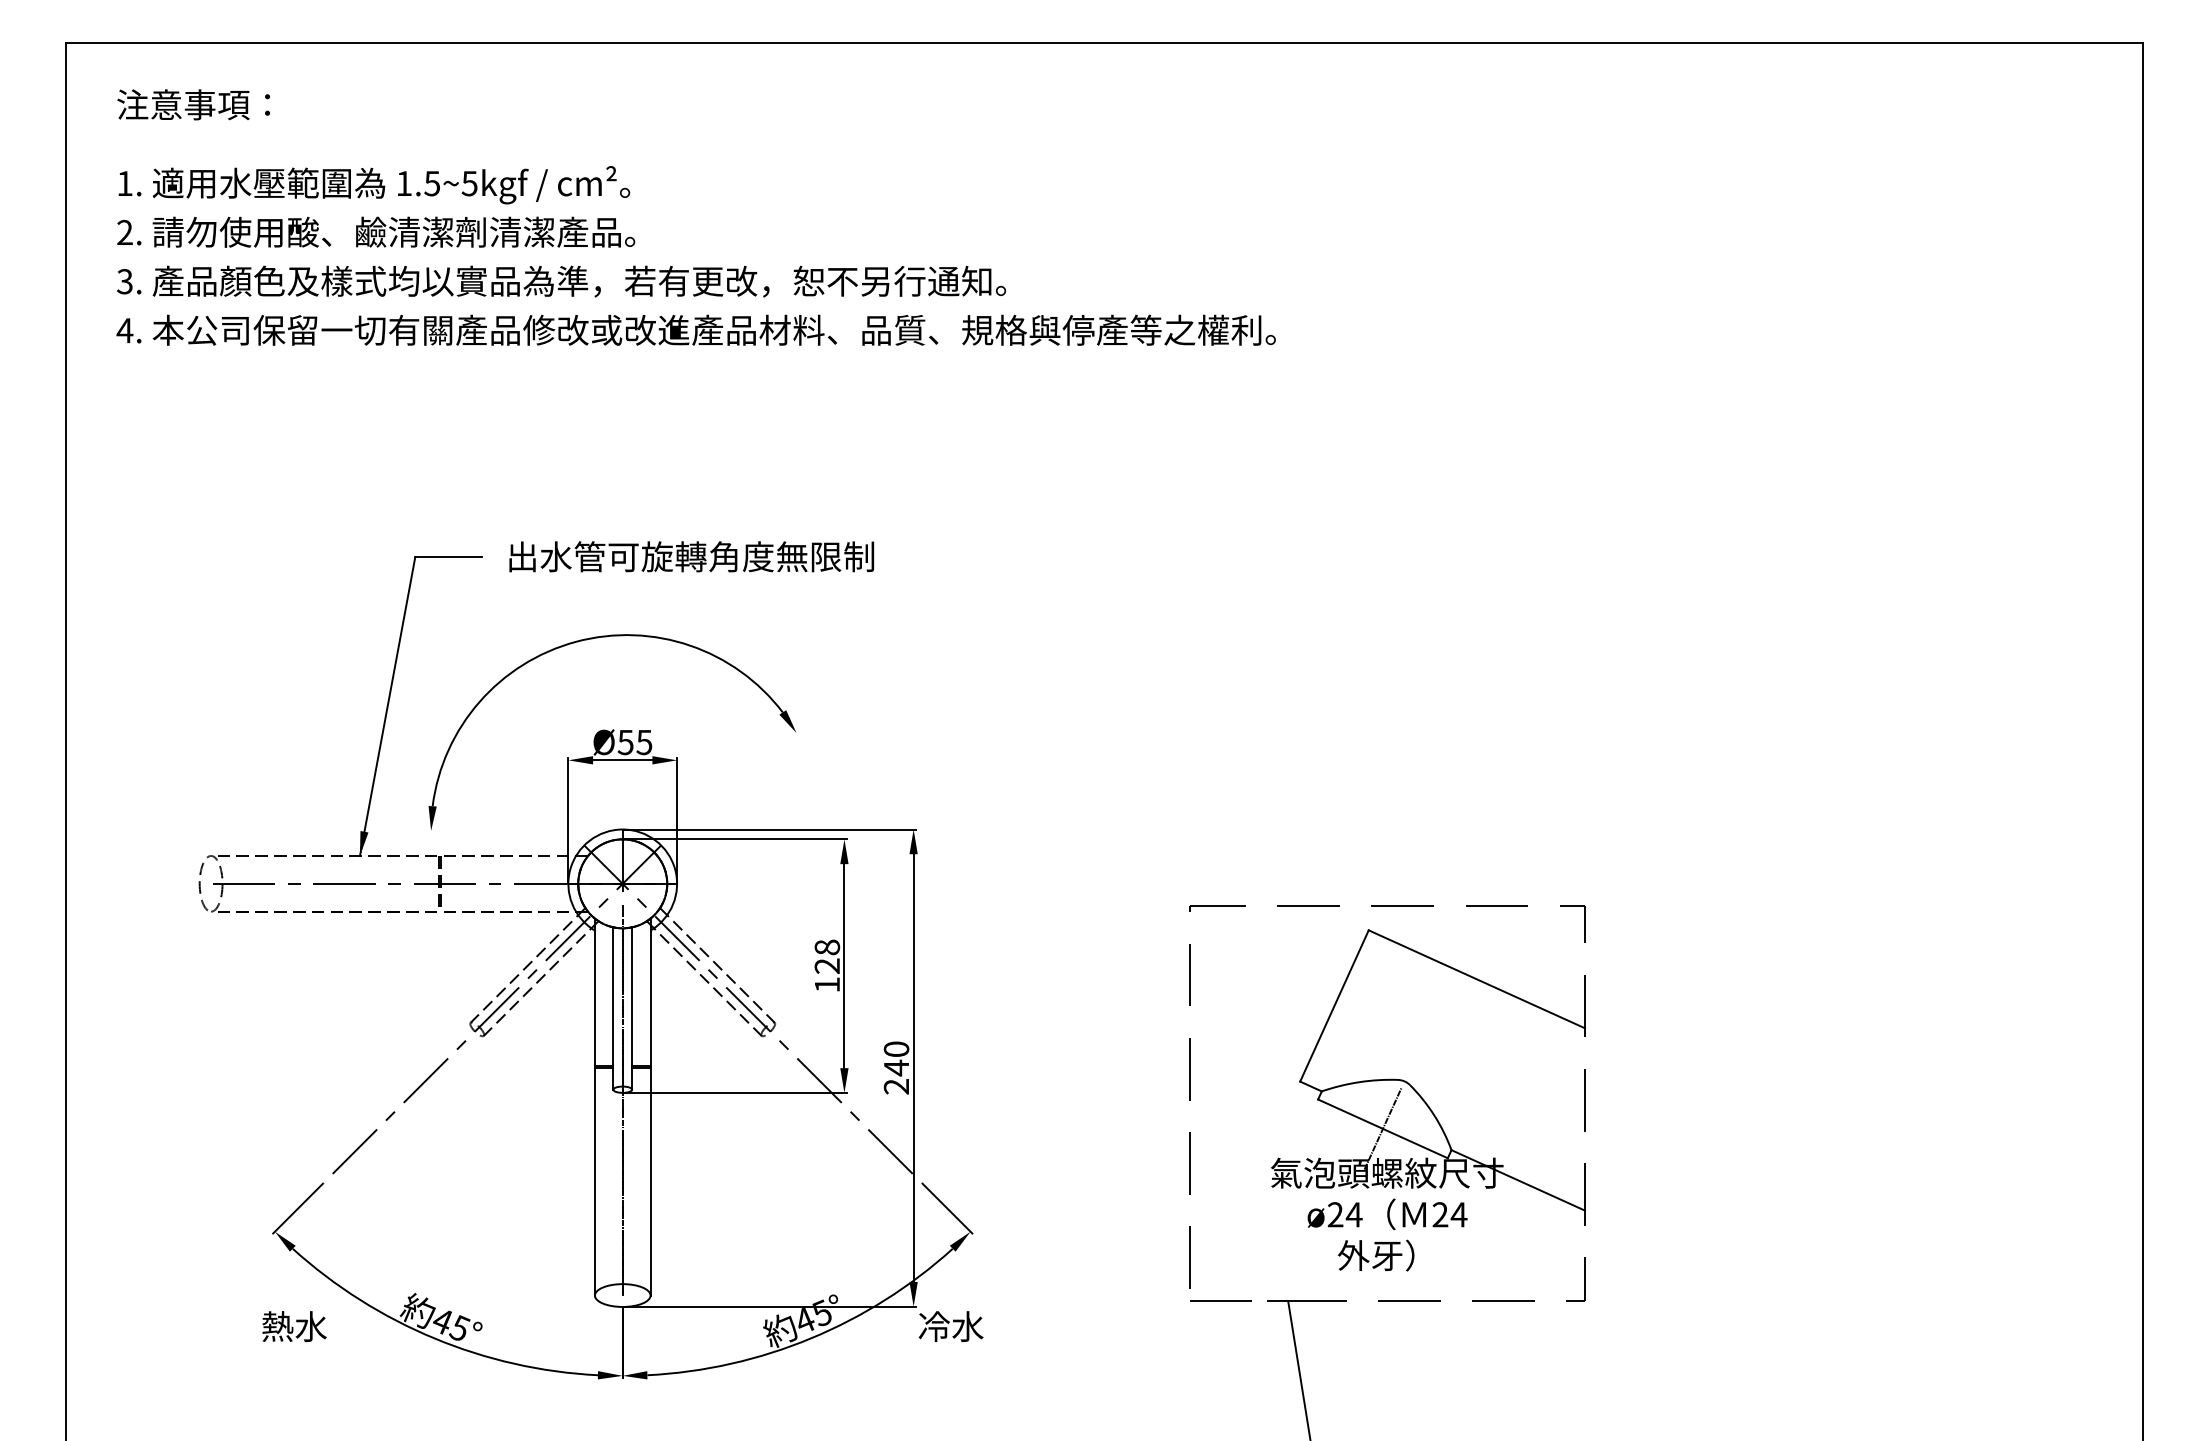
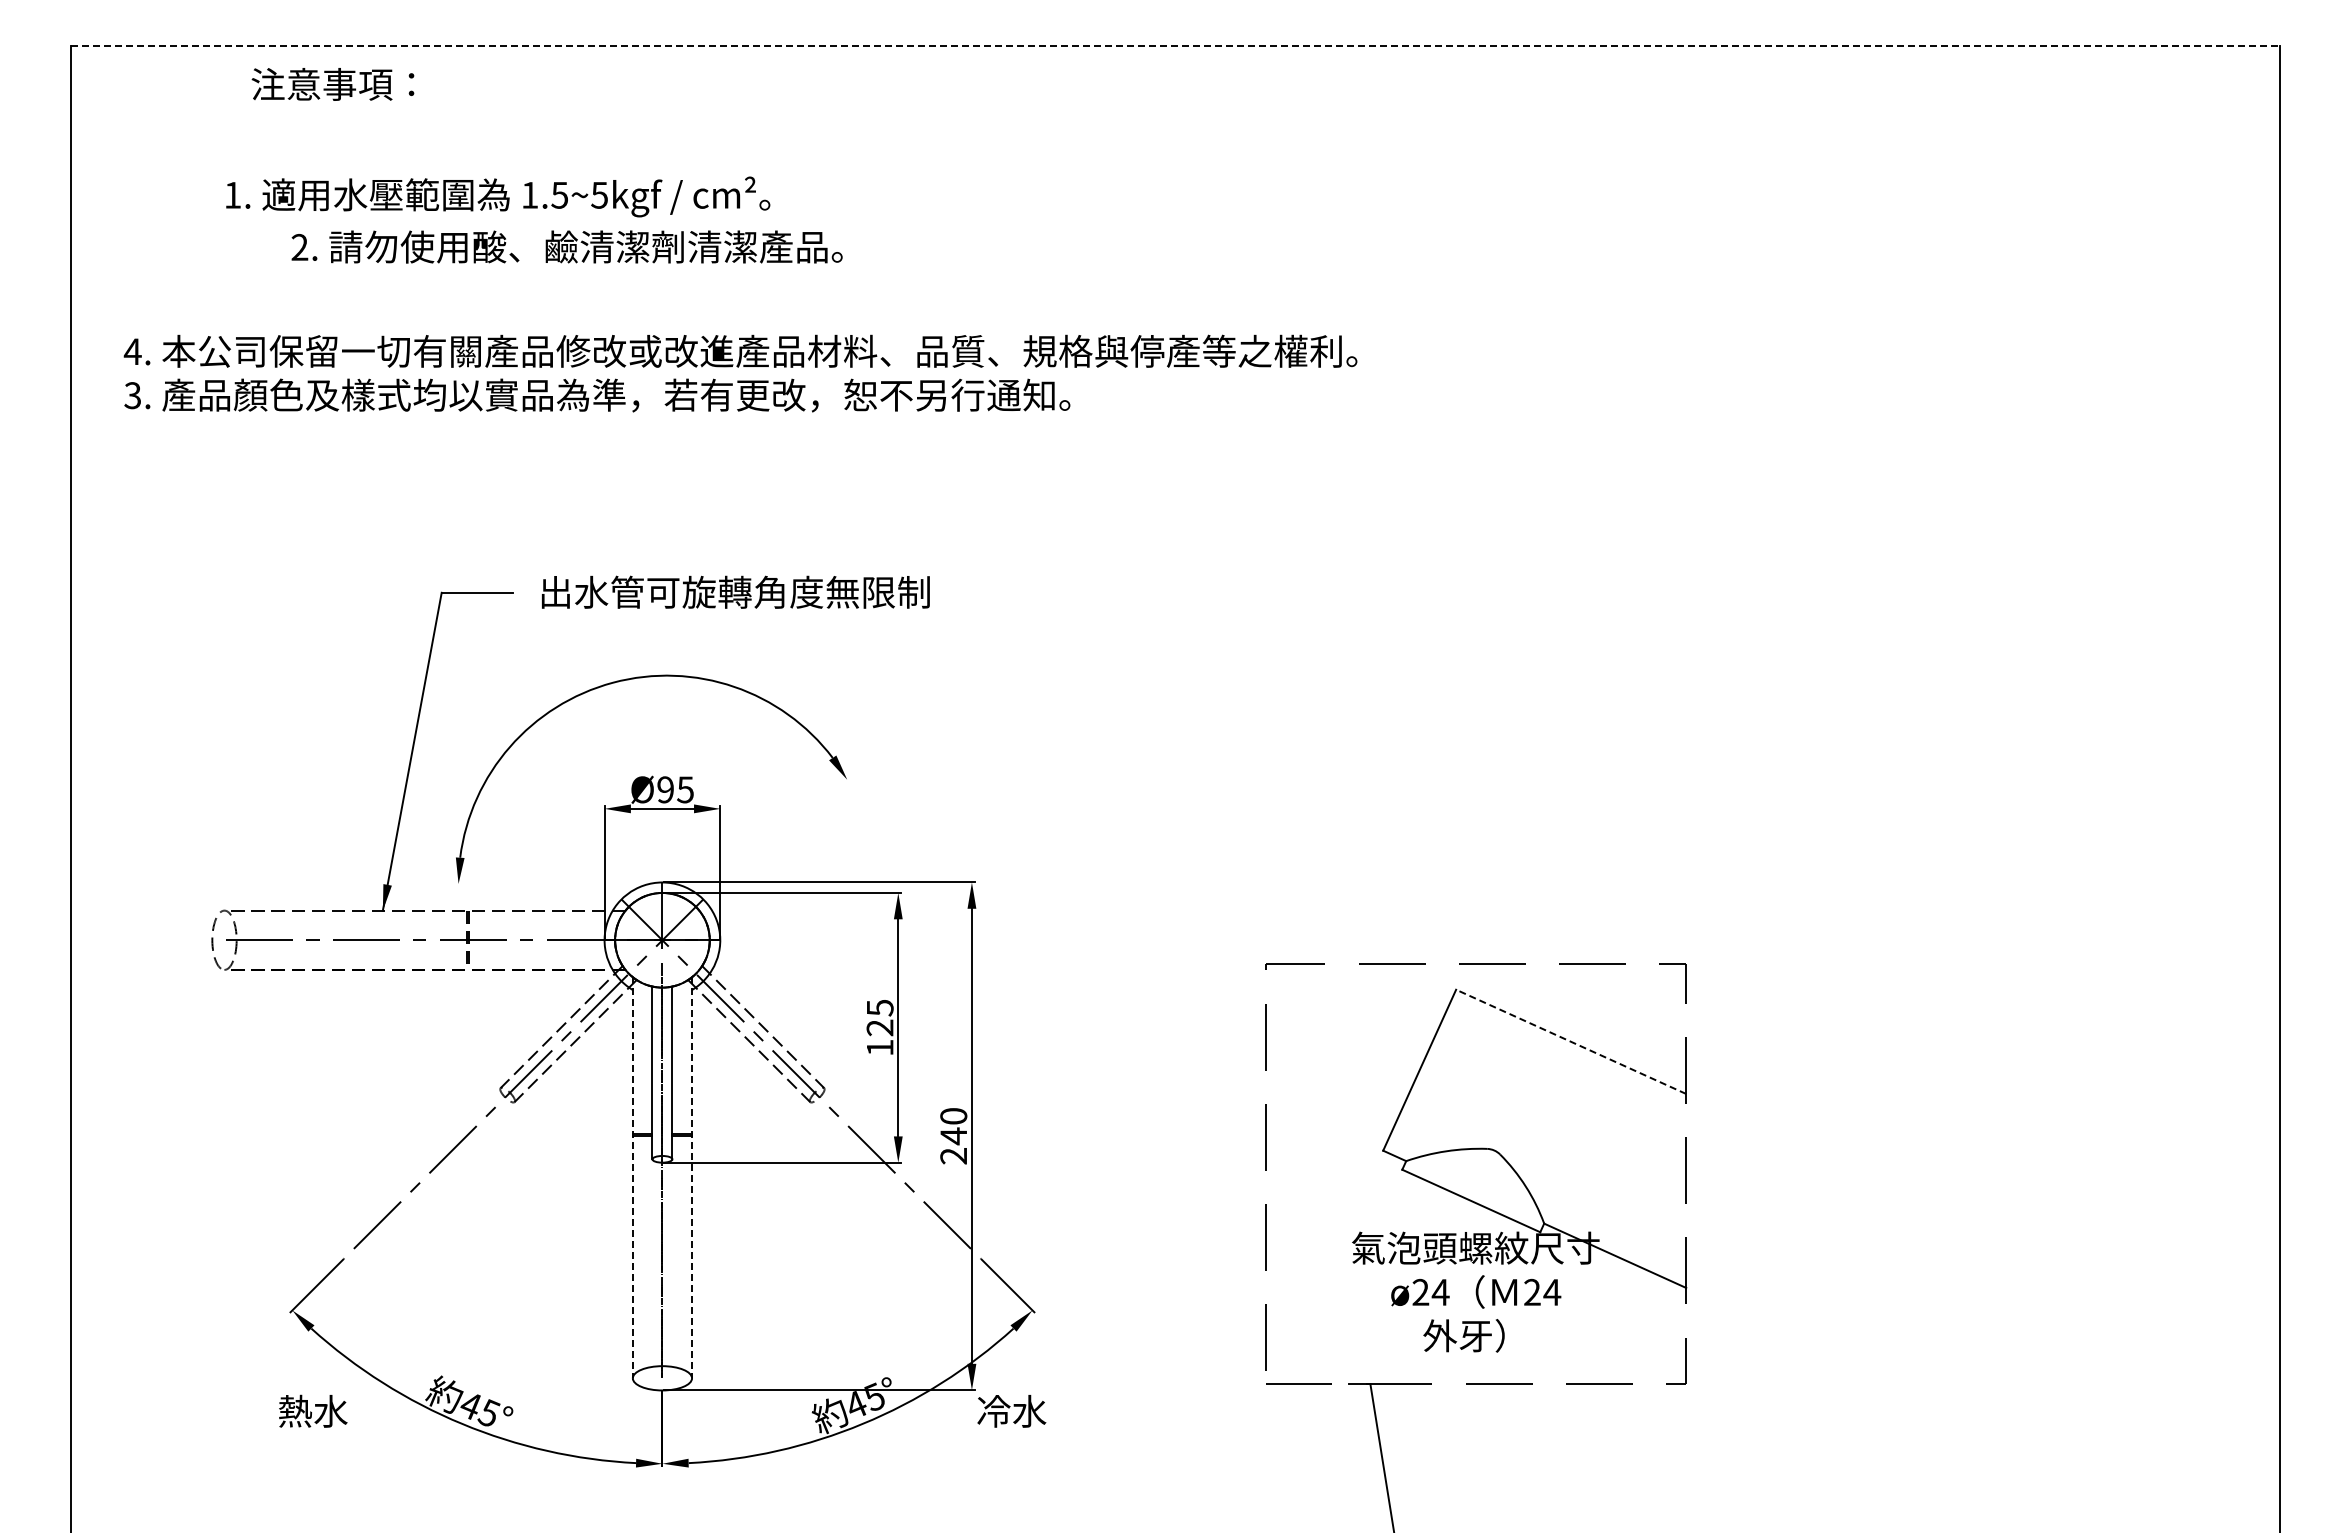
line: (1104, 43) -> (1174, 46), solid -> dashed
text: (193, 104) -> (332, 84), moved
text: (374, 184) -> (498, 196), moved
text: (375, 231) -> (566, 246), moved
text: (561, 281) -> (597, 395), moved
text: (625, 742) -> (665, 789), Ø55 -> Ø95
text: (826, 947) -> (879, 1007), 128 -> 125
line: (1476, 978) -> (1570, 1041), solid -> dashed
line: (594, 1106) -> (632, 1177), solid -> dashed
line: (650, 1106) -> (692, 1177), solid -> dashed
line: (1382, 1128) -> (1470, 1200), removed

